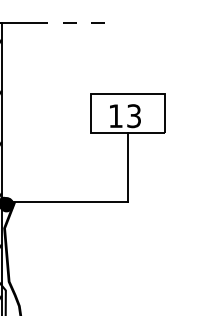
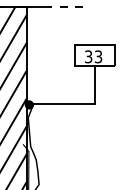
text: (115, 115) -> (88, 56), 13 -> 33

